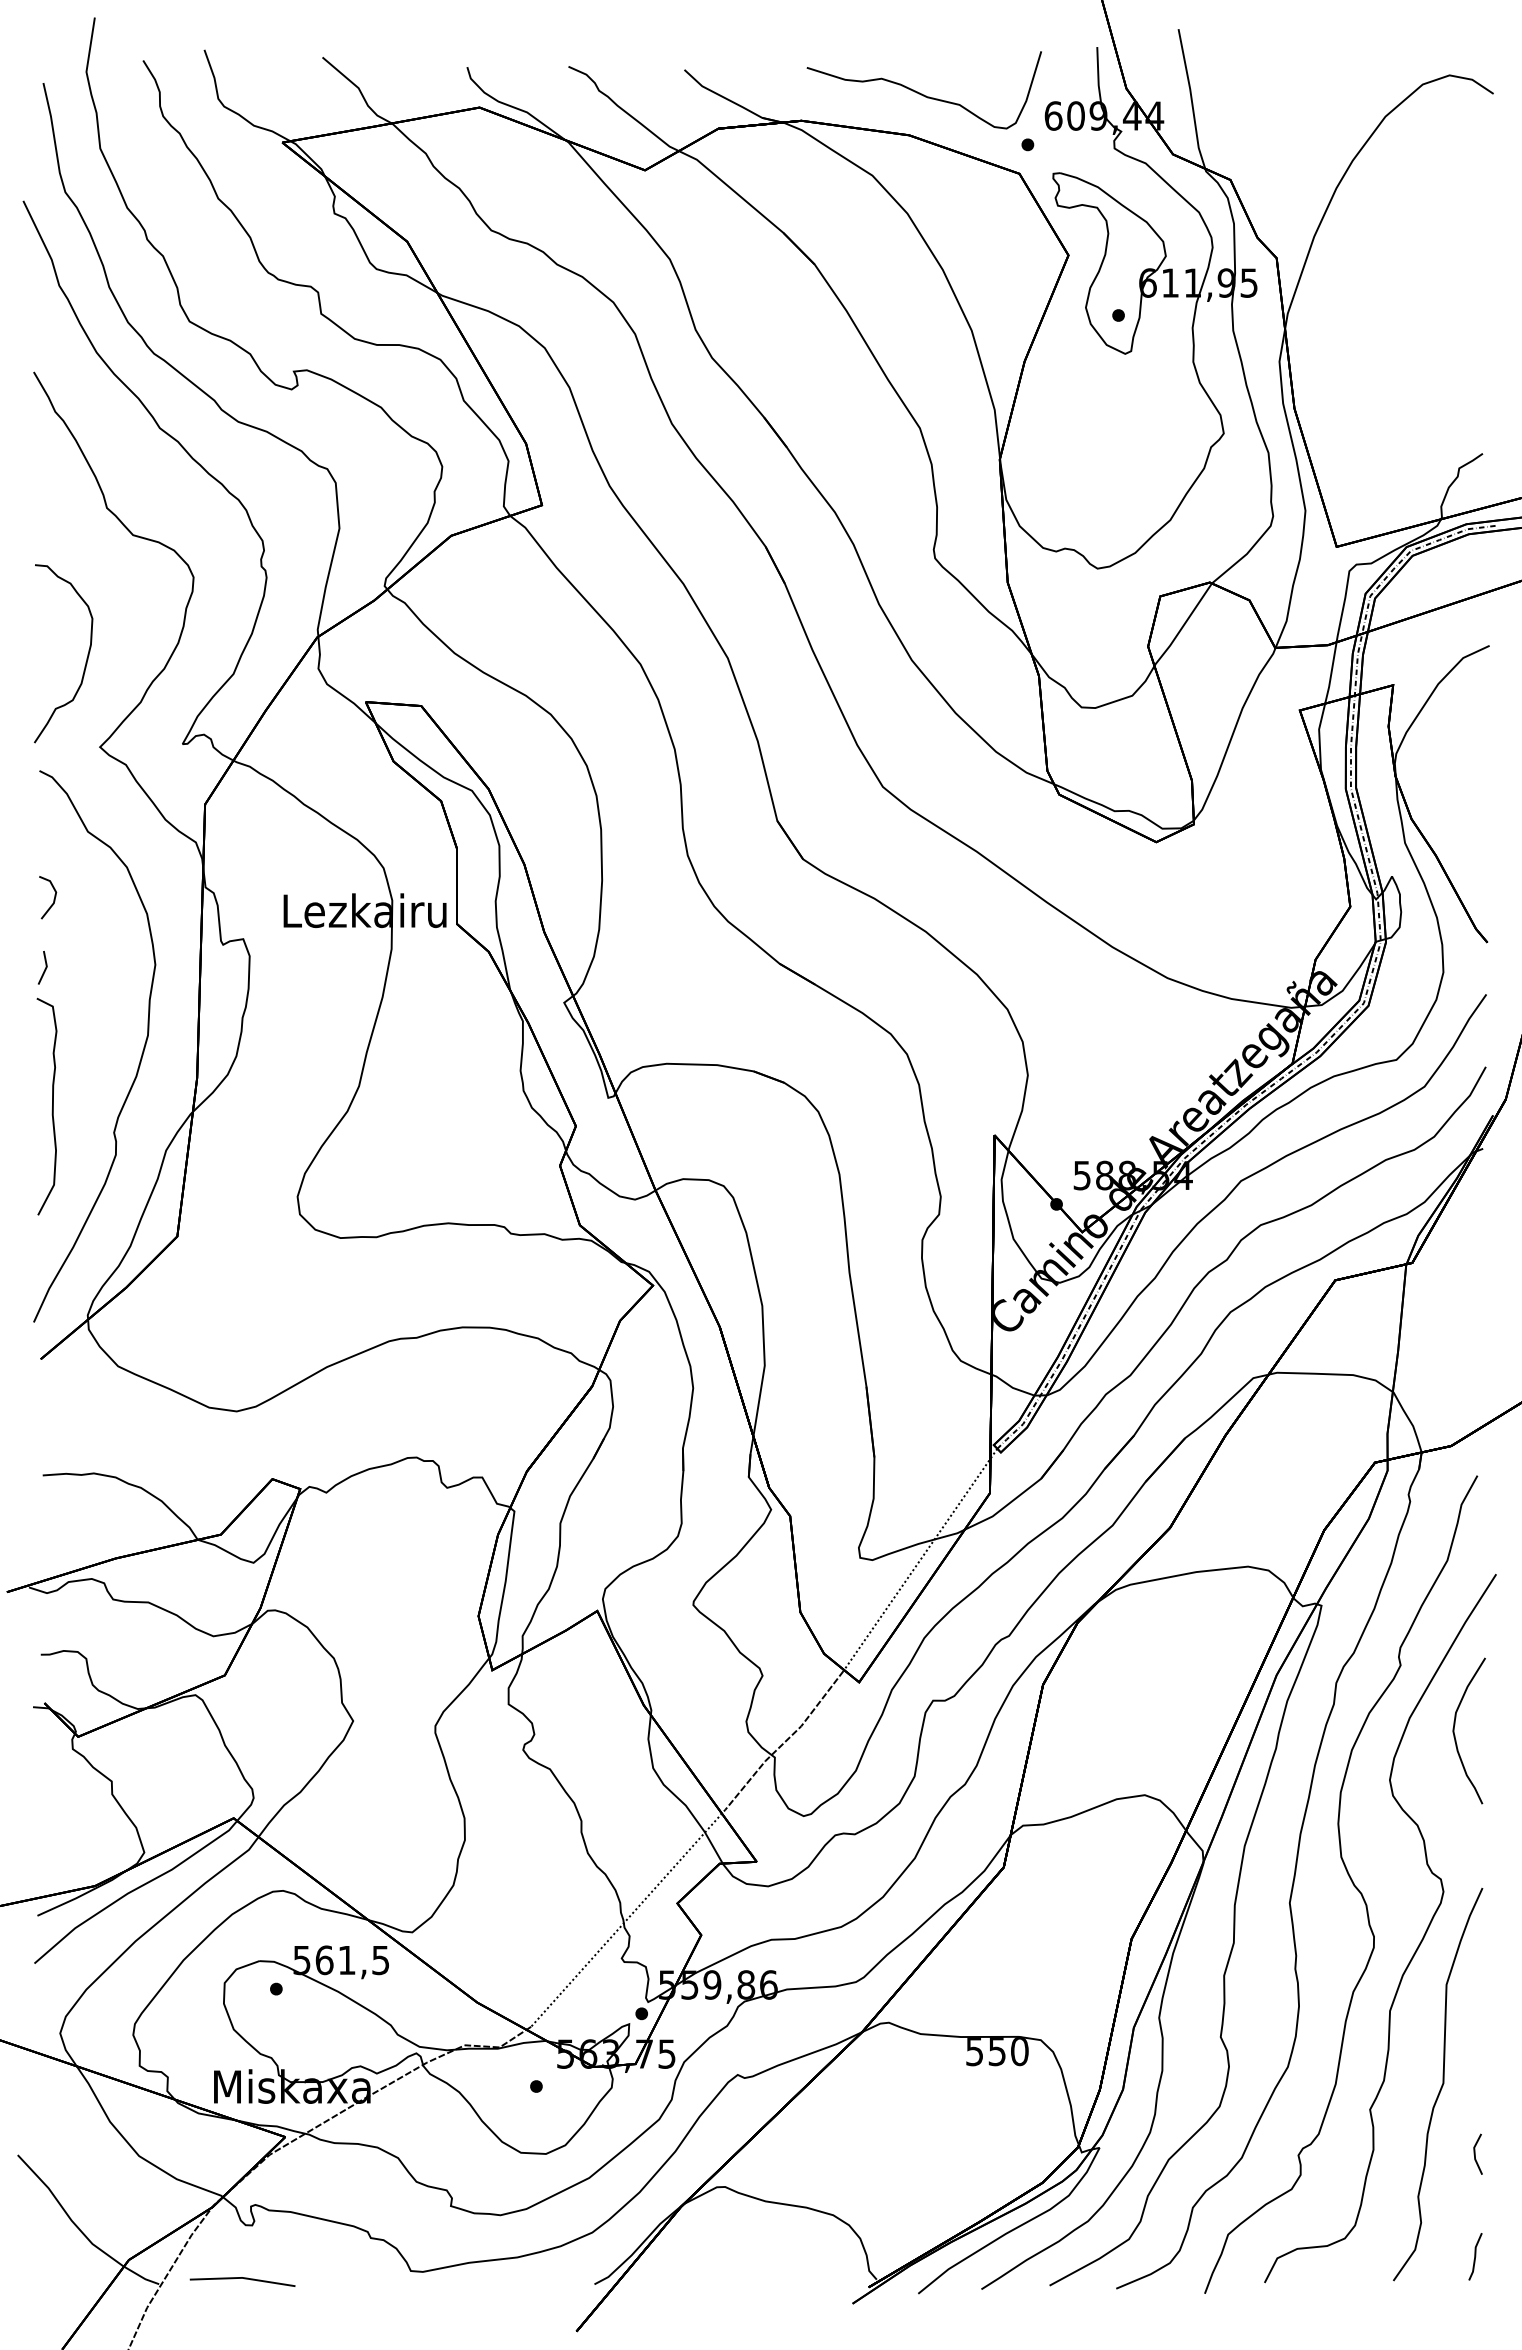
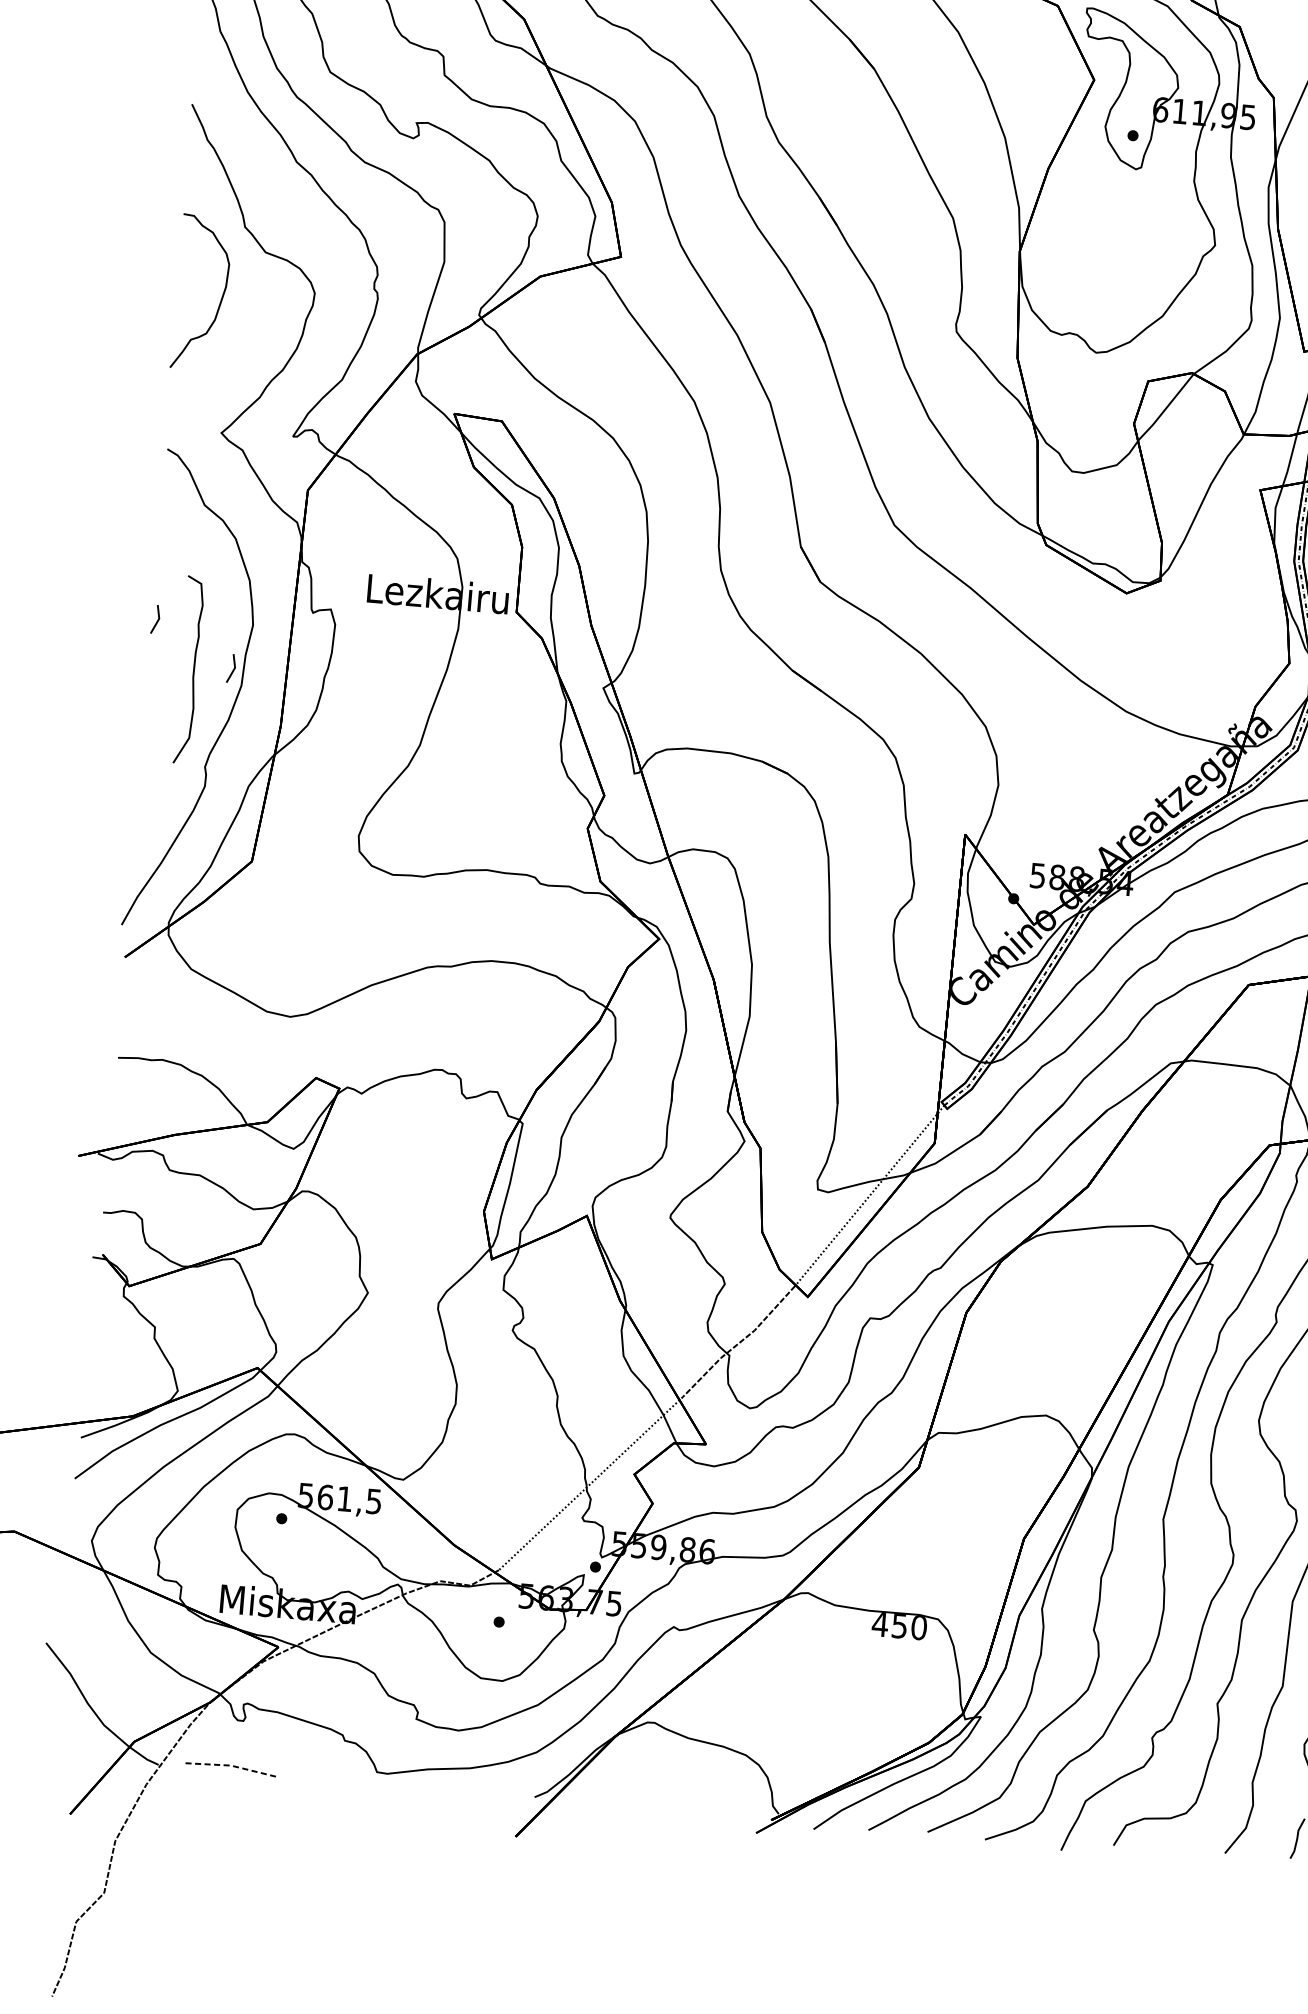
curve: (86, 658) -> (221, 298), moved
line: (53, 899) -> (169, 561), removed
line: (136, 1018) -> (232, 670), added
curve: (52, 1106) -> (193, 670), moved
text: (974, 2052) -> (879, 1625), 550 -> 450
line: (242, 2277) -> (231, 1765), solid -> dashed

